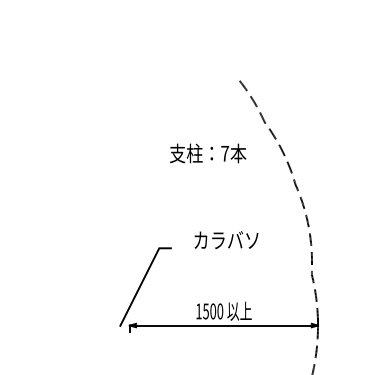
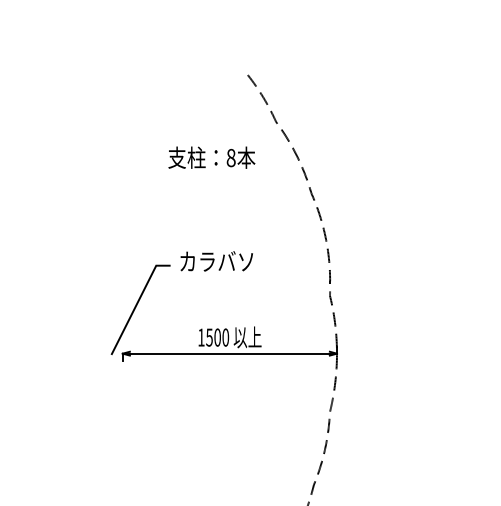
text: (224, 153) -> (230, 157), 7 -> 8
text: (226, 240) -> (216, 261), moved

